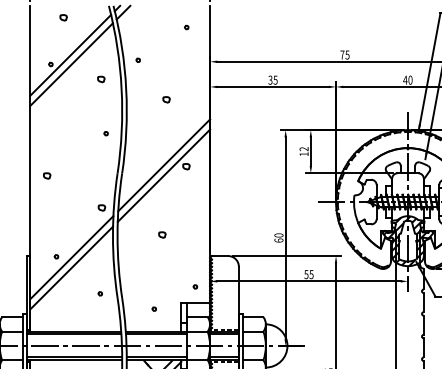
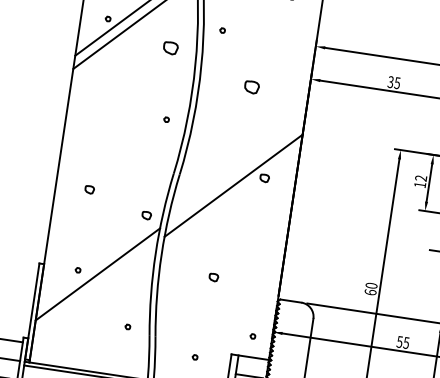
part: (101, 79) -> (171, 48), size x1.6
part: (166, 99) -> (251, 87), size x1.6
line: (164, 165) -> (236, 172), removed
part: (47, 175) -> (90, 189), moved
part: (162, 234) -> (214, 276), moved
line: (71, 267) -> (95, 287), removed

